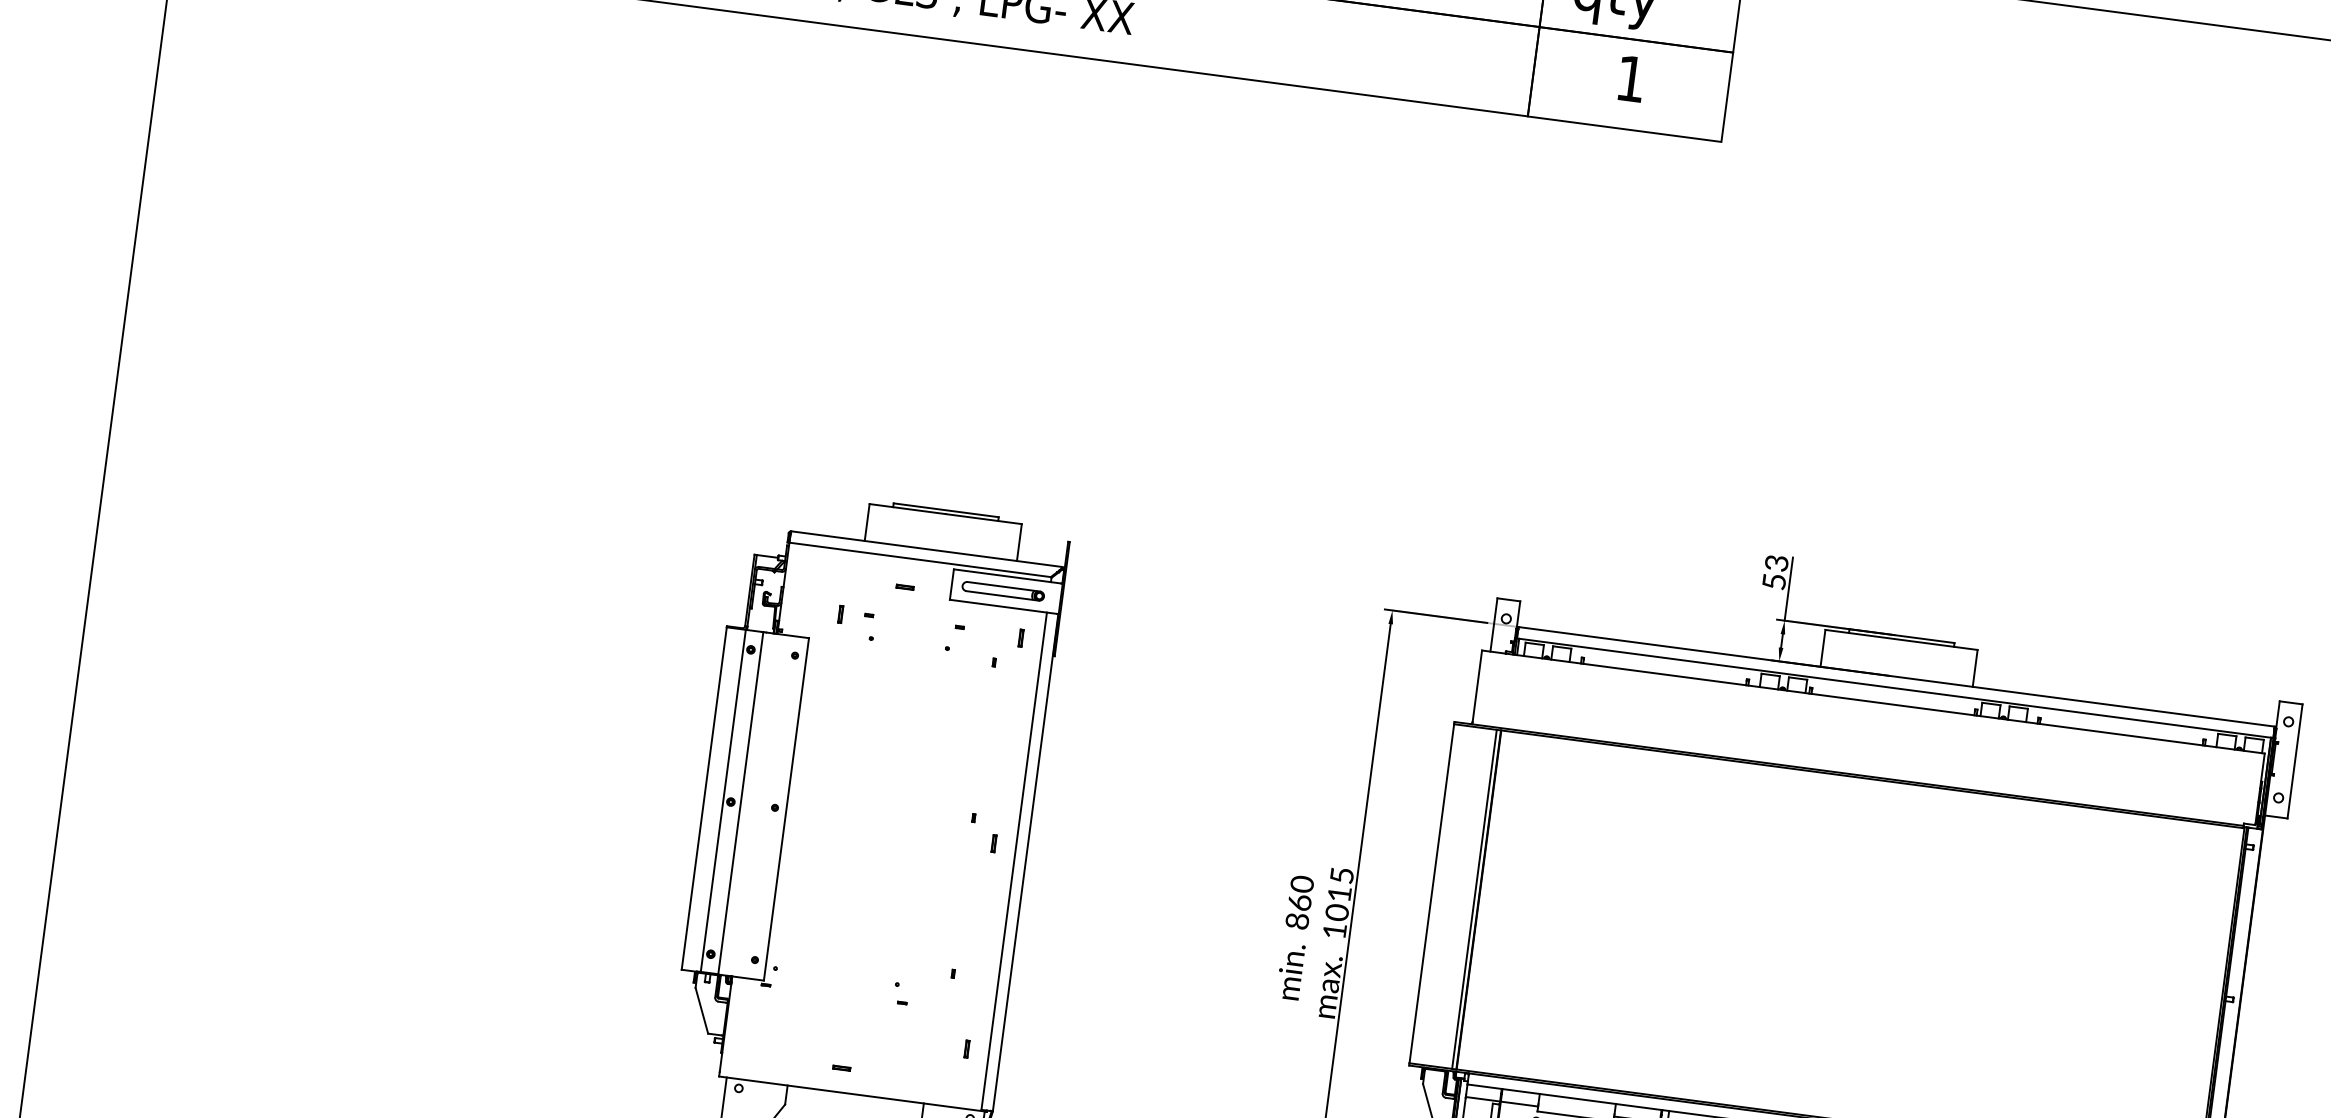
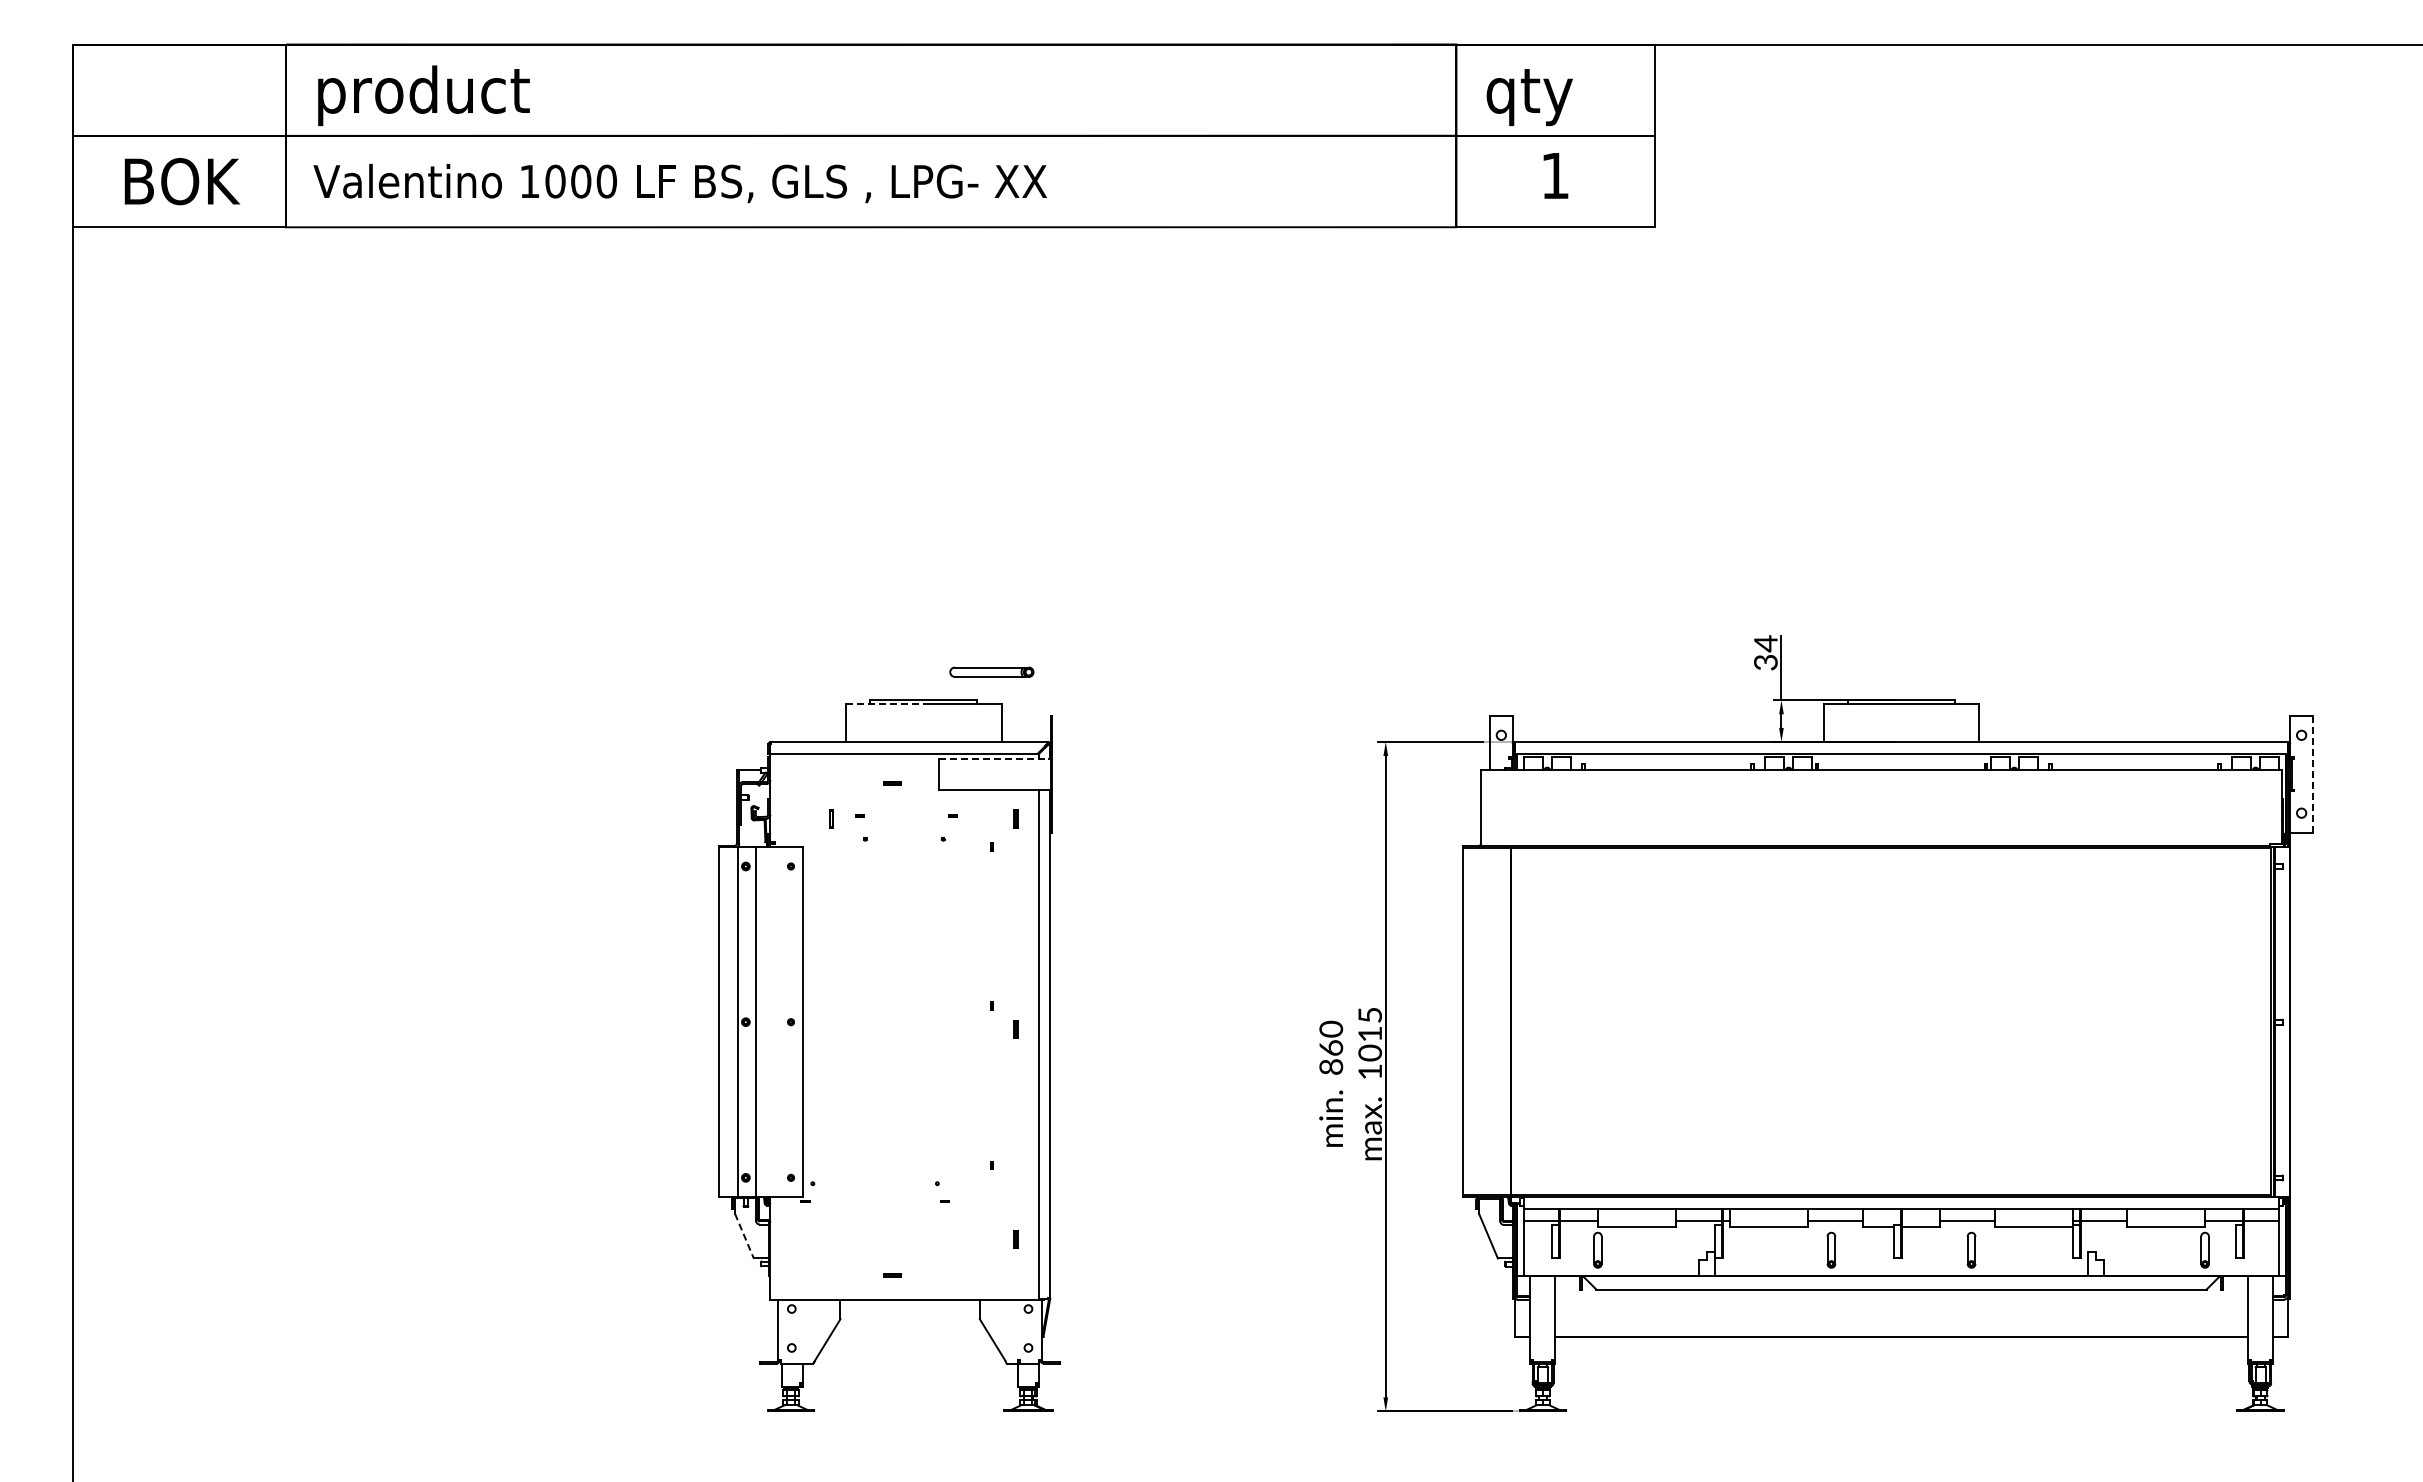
line: (907, 509) -> (884, 704), solid -> dashed
text: (1775, 571) -> (1765, 652), 53 -> 34
line: (1007, 576) -> (994, 758), solid -> dashed
part: (1003, 590) -> (991, 671), moved
line: (2295, 760) -> (2313, 773), solid -> dashed
line: (1474, 899) -> (1506, 1021), removed
line: (701, 1011) -> (744, 1236), solid -> dashed

